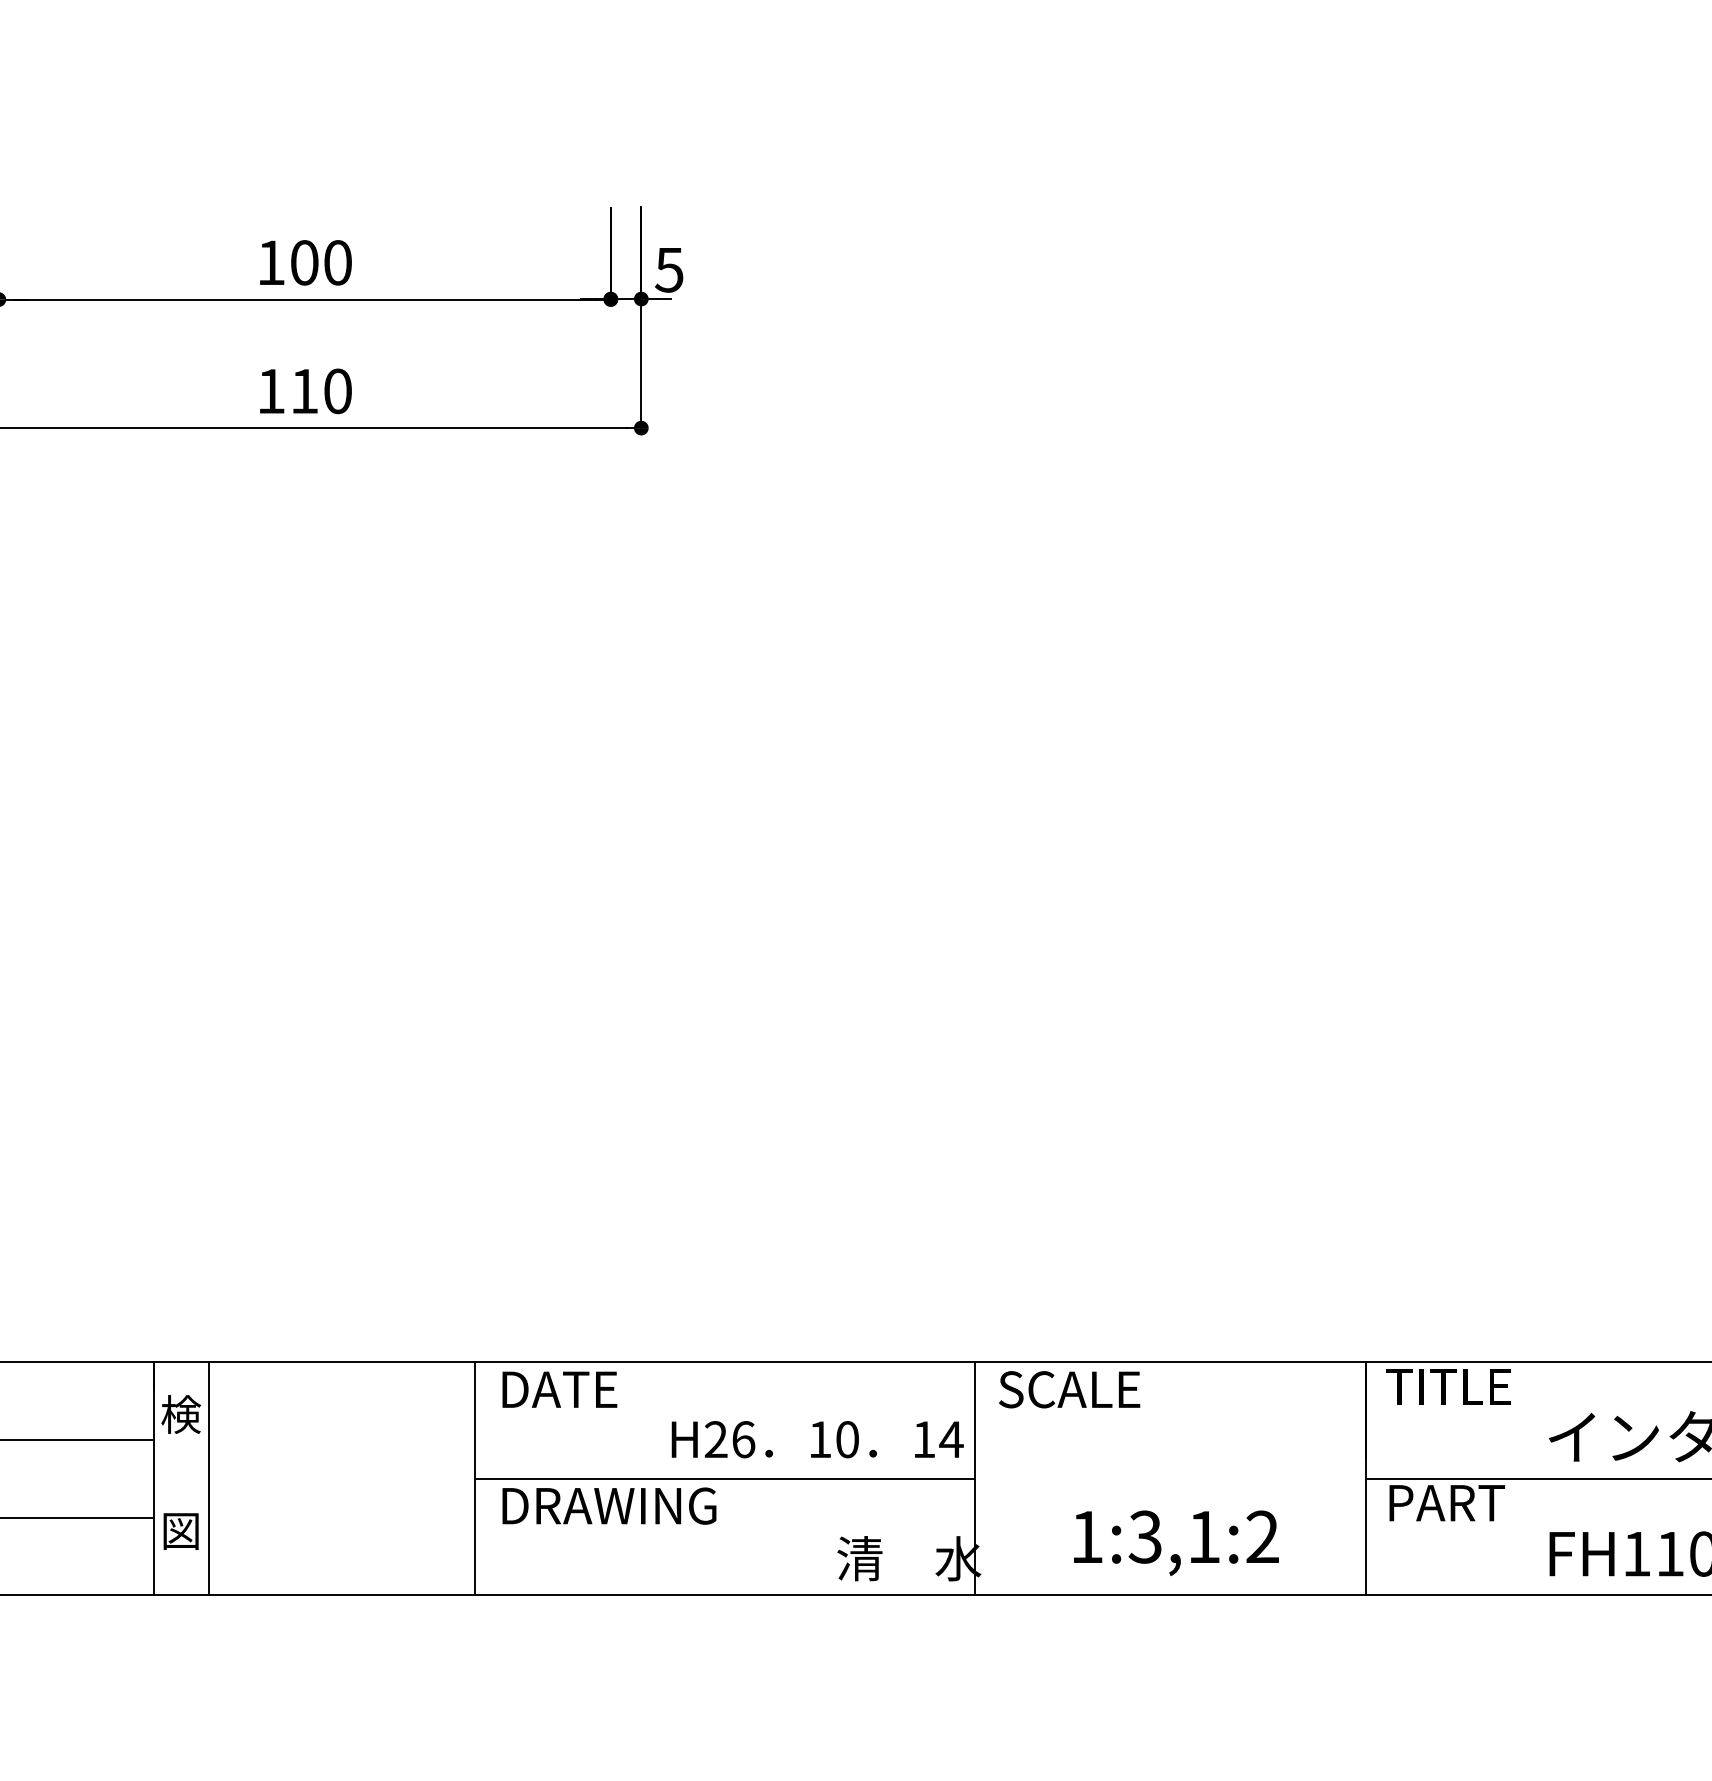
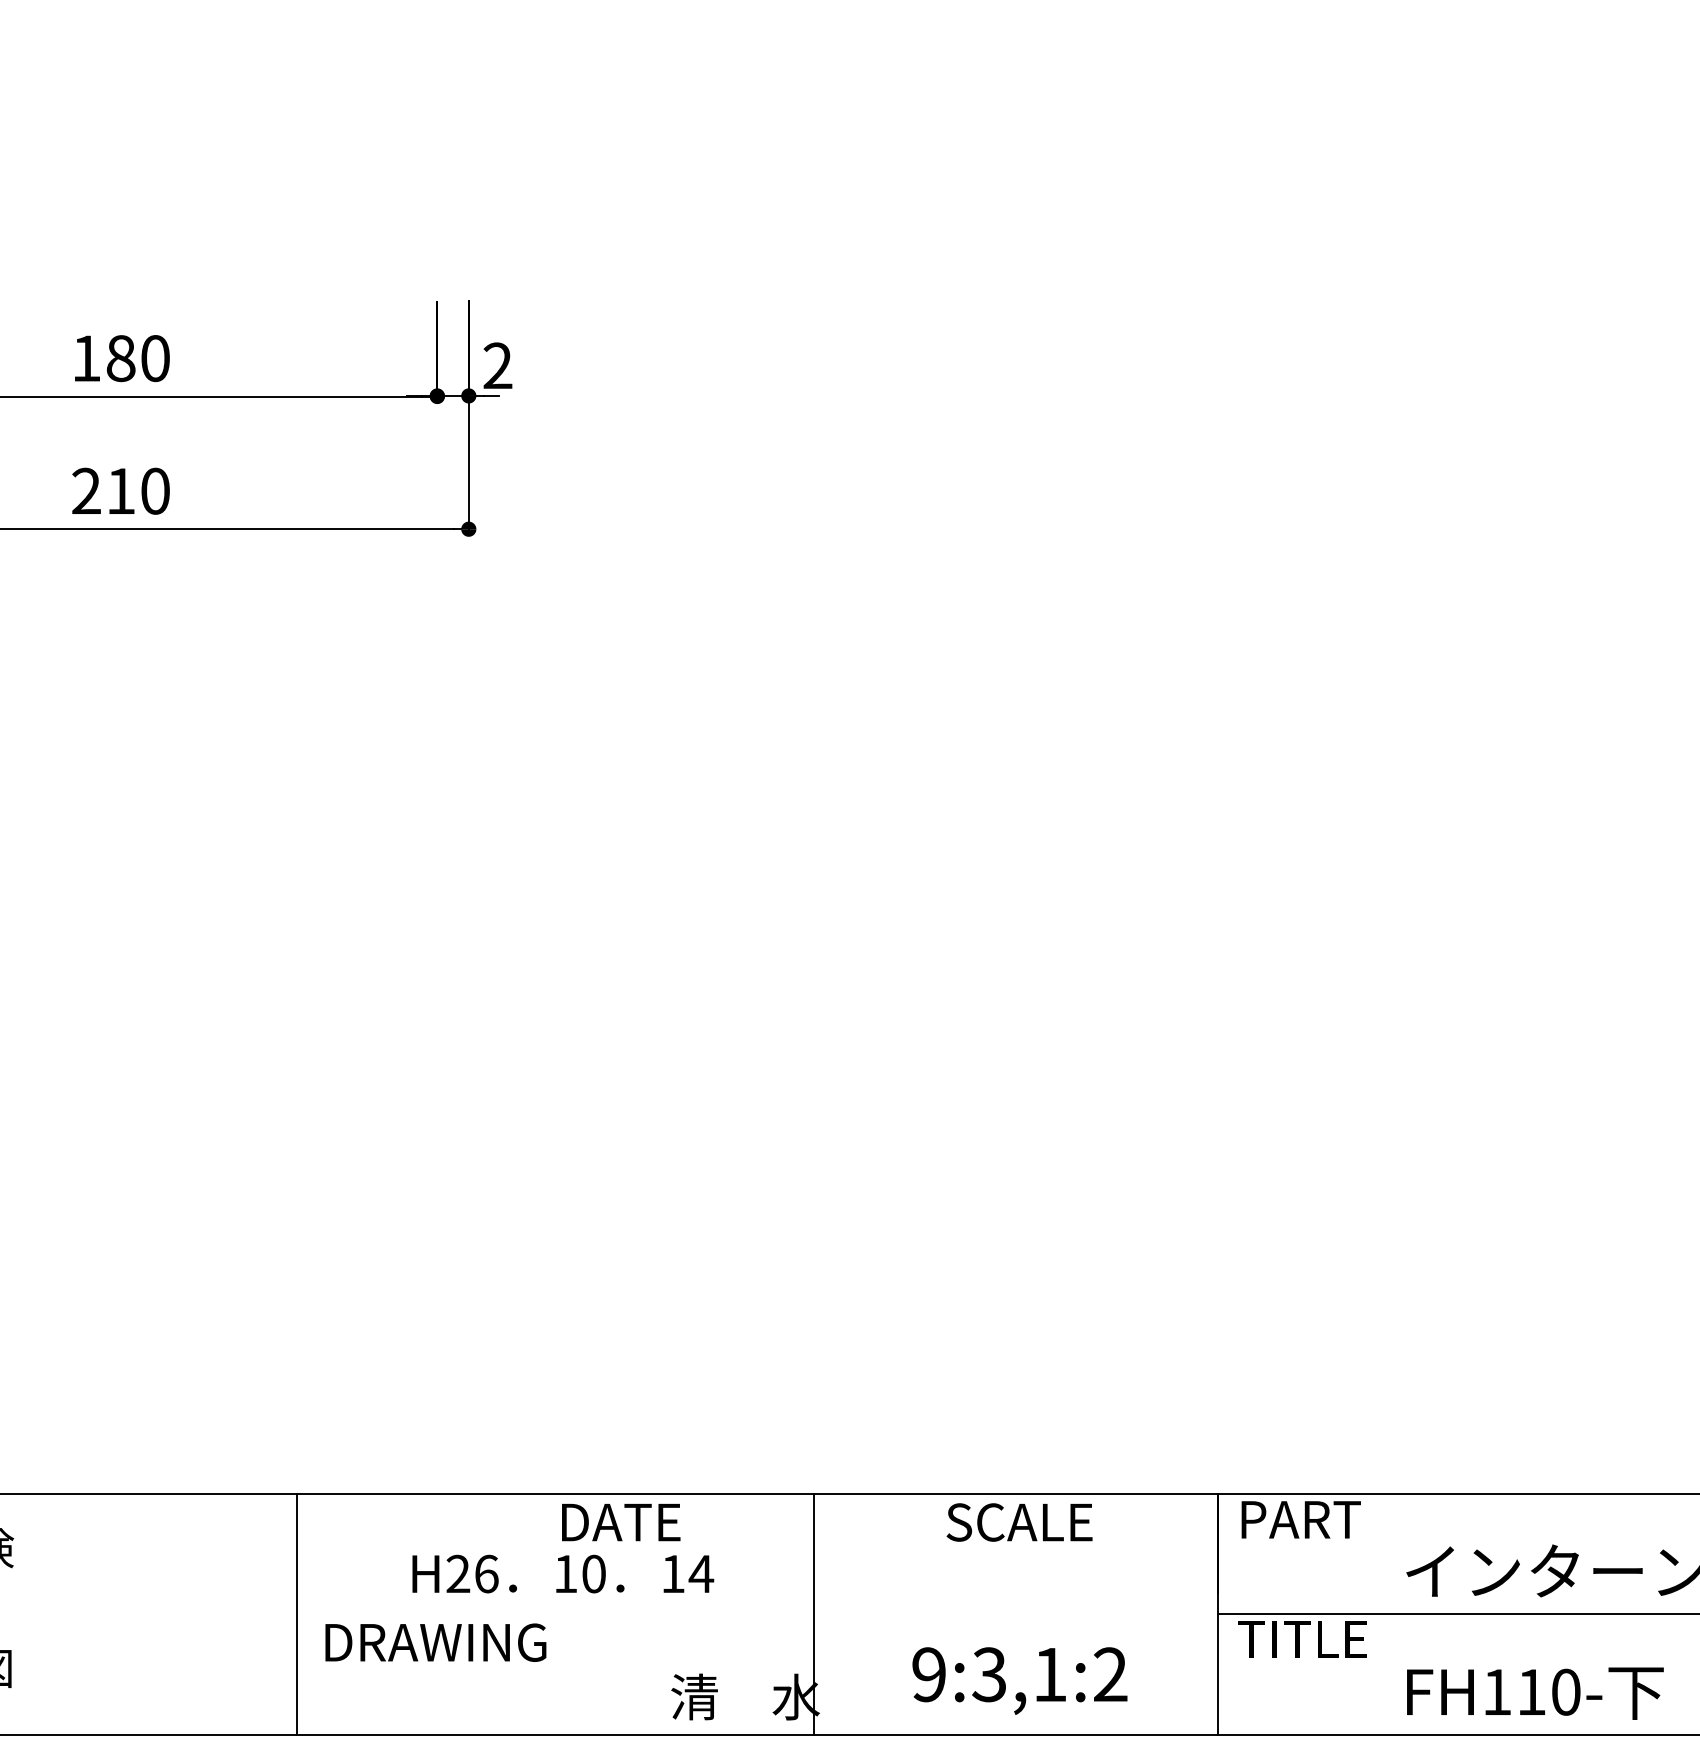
text: (304, 262) -> (120, 358), 100 -> 180
text: (669, 269) -> (497, 365), 5 -> 2
text: (271, 390) -> (86, 490), 110 -> 210
text: (1448, 1387) -> (1302, 1520), TITLE -> PART
text: (559, 1389) -> (620, 1522), moved
text: (1069, 1389) -> (1019, 1522), moved
text: (817, 1439) -> (562, 1573), moved
line: (208, 1478) -> (21, 1614), removed
line: (724, 1478) -> (554, 1614), removed
text: (1448, 1503) -> (1302, 1640), PART -> TITLE
text: (1086, 1536) -> (928, 1674), 1:3,1:2 -> 9:3,1:2

